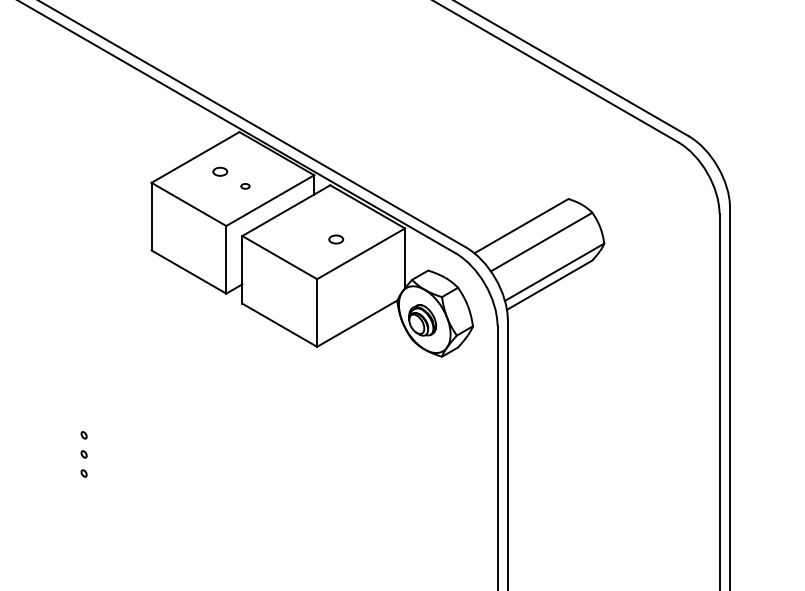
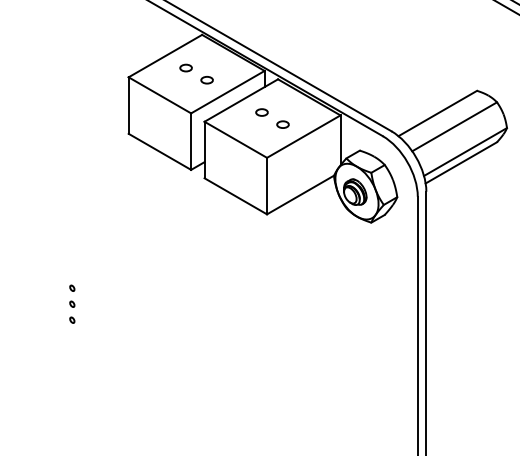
part: (245, 186) -> (207, 80), size x1.67
part: (310, 224) -> (261, 112), added

